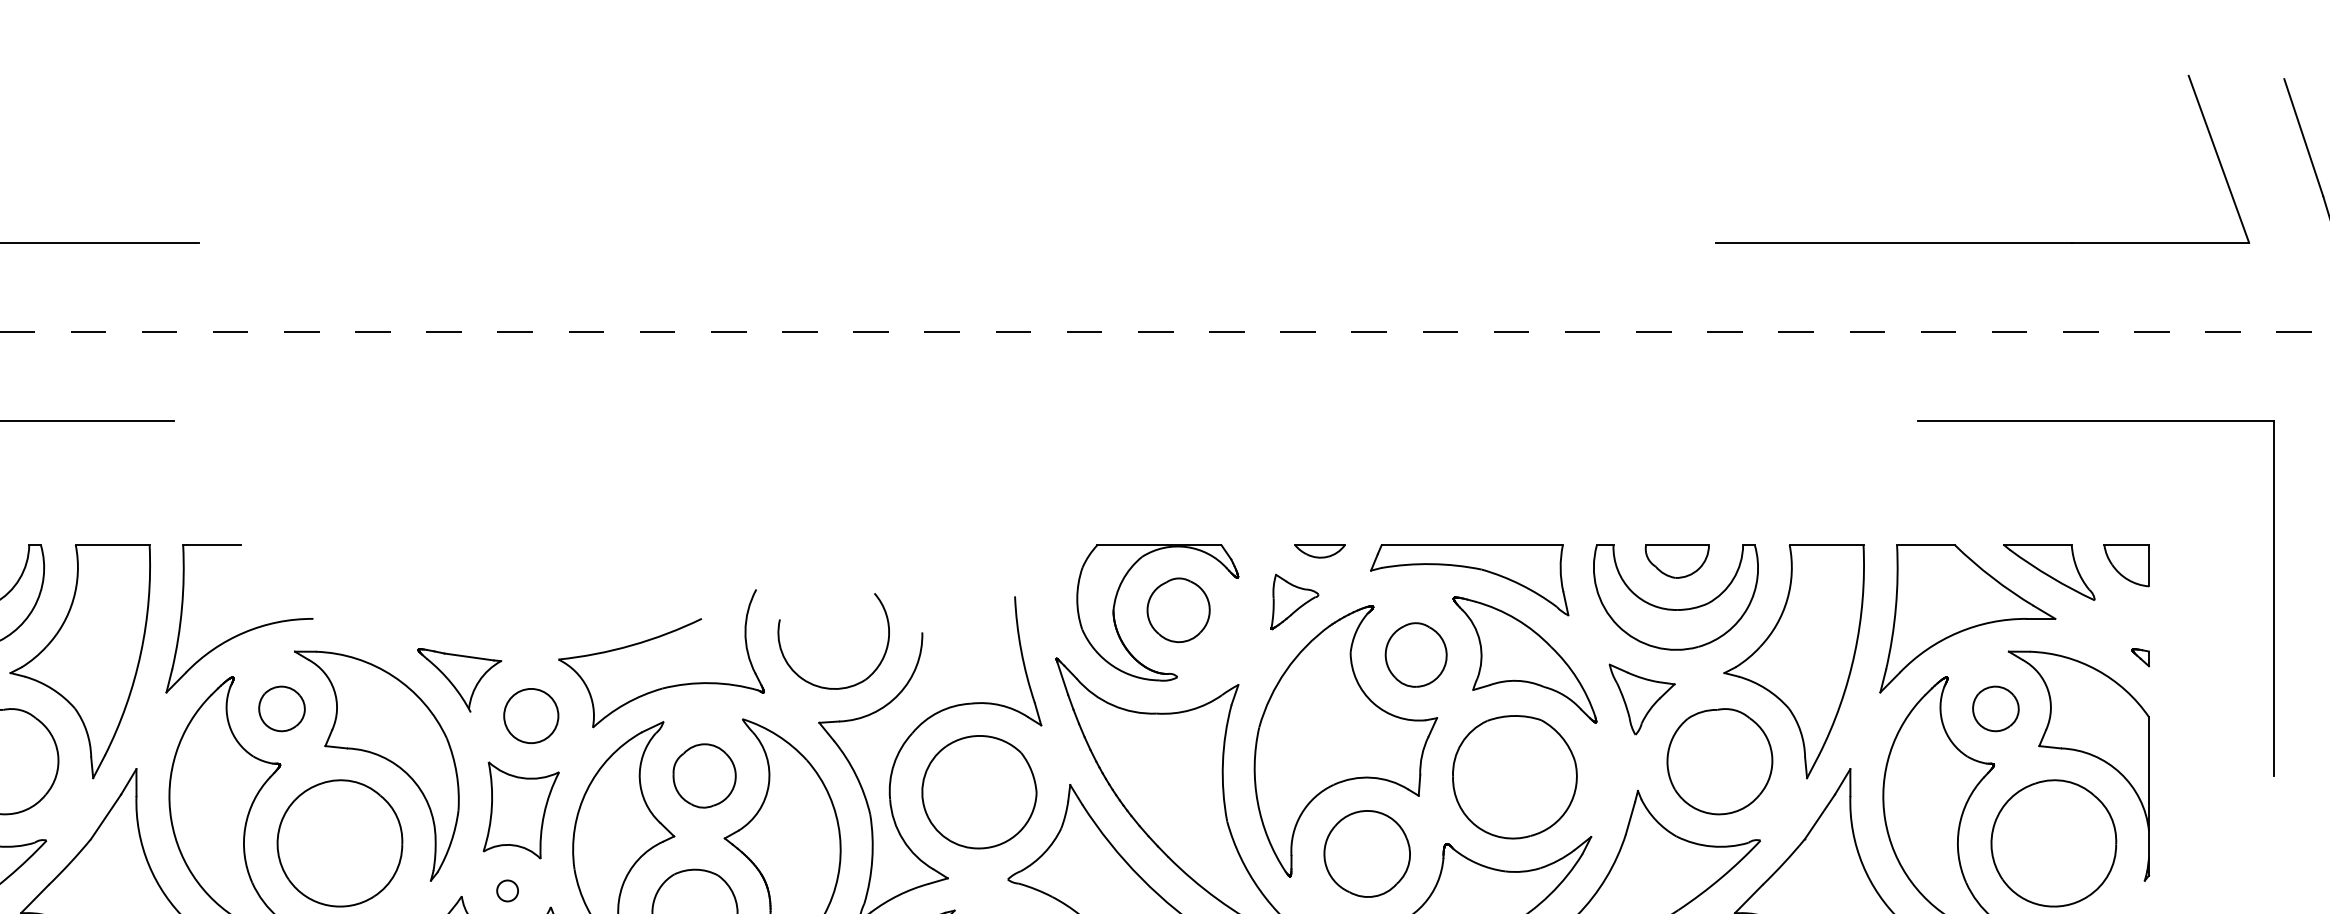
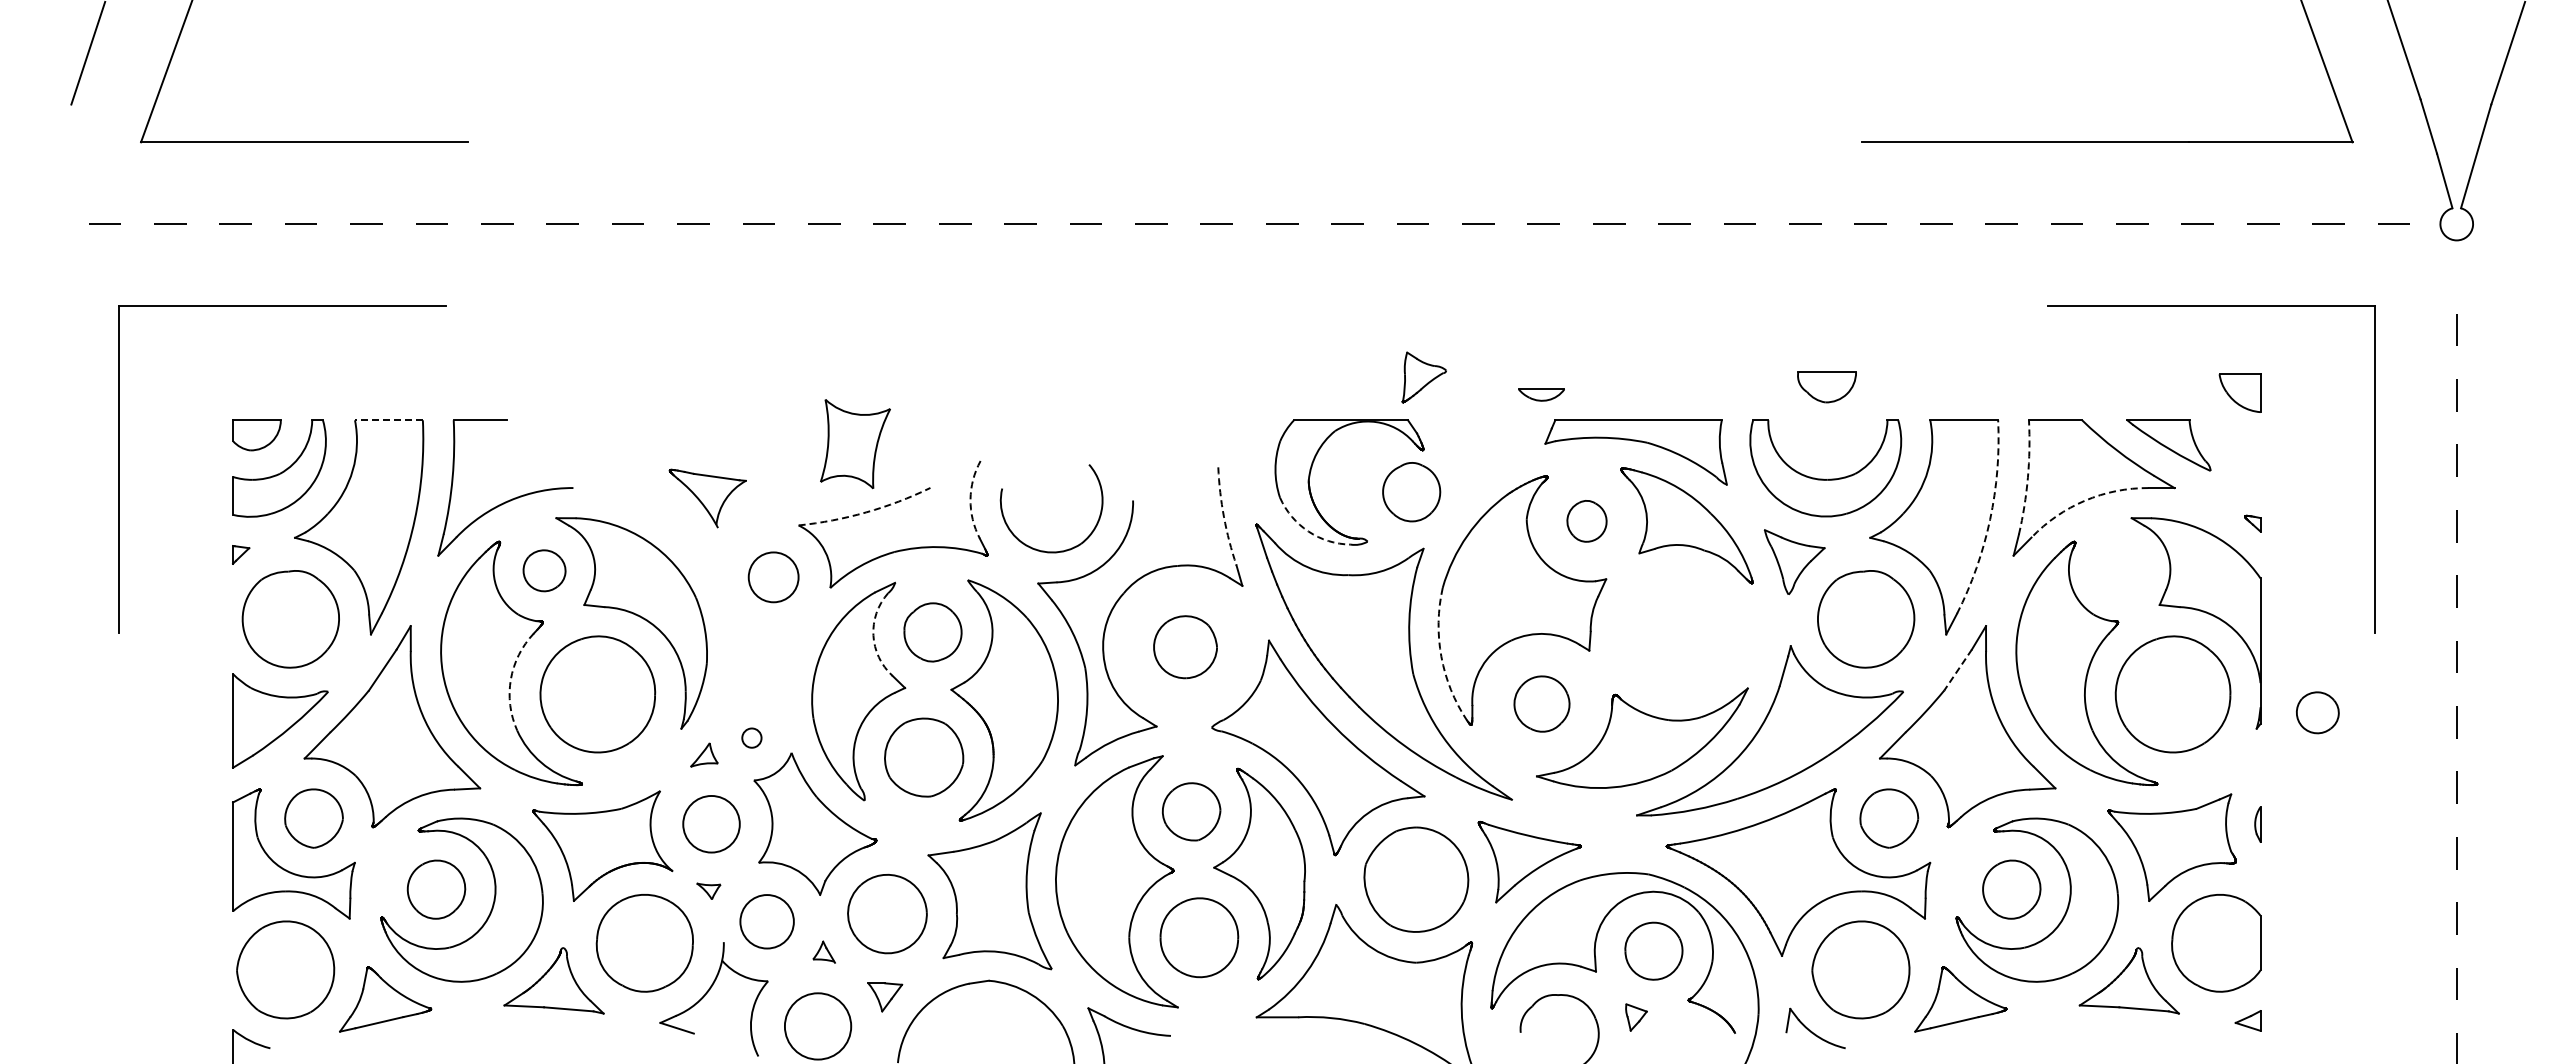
line: (112, 545) -> (388, 420), solid -> dashed
part: (1319, 550) -> (1541, 394), moved
part: (1676, 561) -> (1826, 387), moved
part: (2126, 564) -> (2239, 392), moved
part: (1293, 601) -> (1423, 377), moved
arc: (1895, 607) -> (2027, 477), solid -> dashed
part: (1178, 610) -> (1411, 492), moved
arc: (745, 631) -> (970, 499), solid -> dashed
arc: (1958, 632) -> (2085, 500), solid -> dashed
arc: (632, 645) -> (866, 512), solid -> dashed
arc: (1020, 650) -> (1223, 517), solid -> dashed
arc: (1855, 653) -> (1990, 519), solid -> dashed
part: (1415, 655) -> (1586, 521), size x0.7
arc: (1113, 666) -> (1308, 531), solid -> dashed
part: (459, 680) -> (707, 498), moved
part: (1995, 708) -> (2317, 712), moved
part: (1514, 777) -> (1677, 633), removed
arc: (639, 779) -> (873, 635), solid -> dashed
part: (979, 791) -> (1185, 646), size x0.6
arc: (1257, 802) -> (1441, 656), solid -> dashed
part: (521, 810) -> (855, 444), moved
line: (1820, 816) -> (1958, 669), solid -> dashed
arc: (244, 827) -> (510, 679), solid -> dashed
part: (1366, 853) -> (1541, 703), size x0.7

